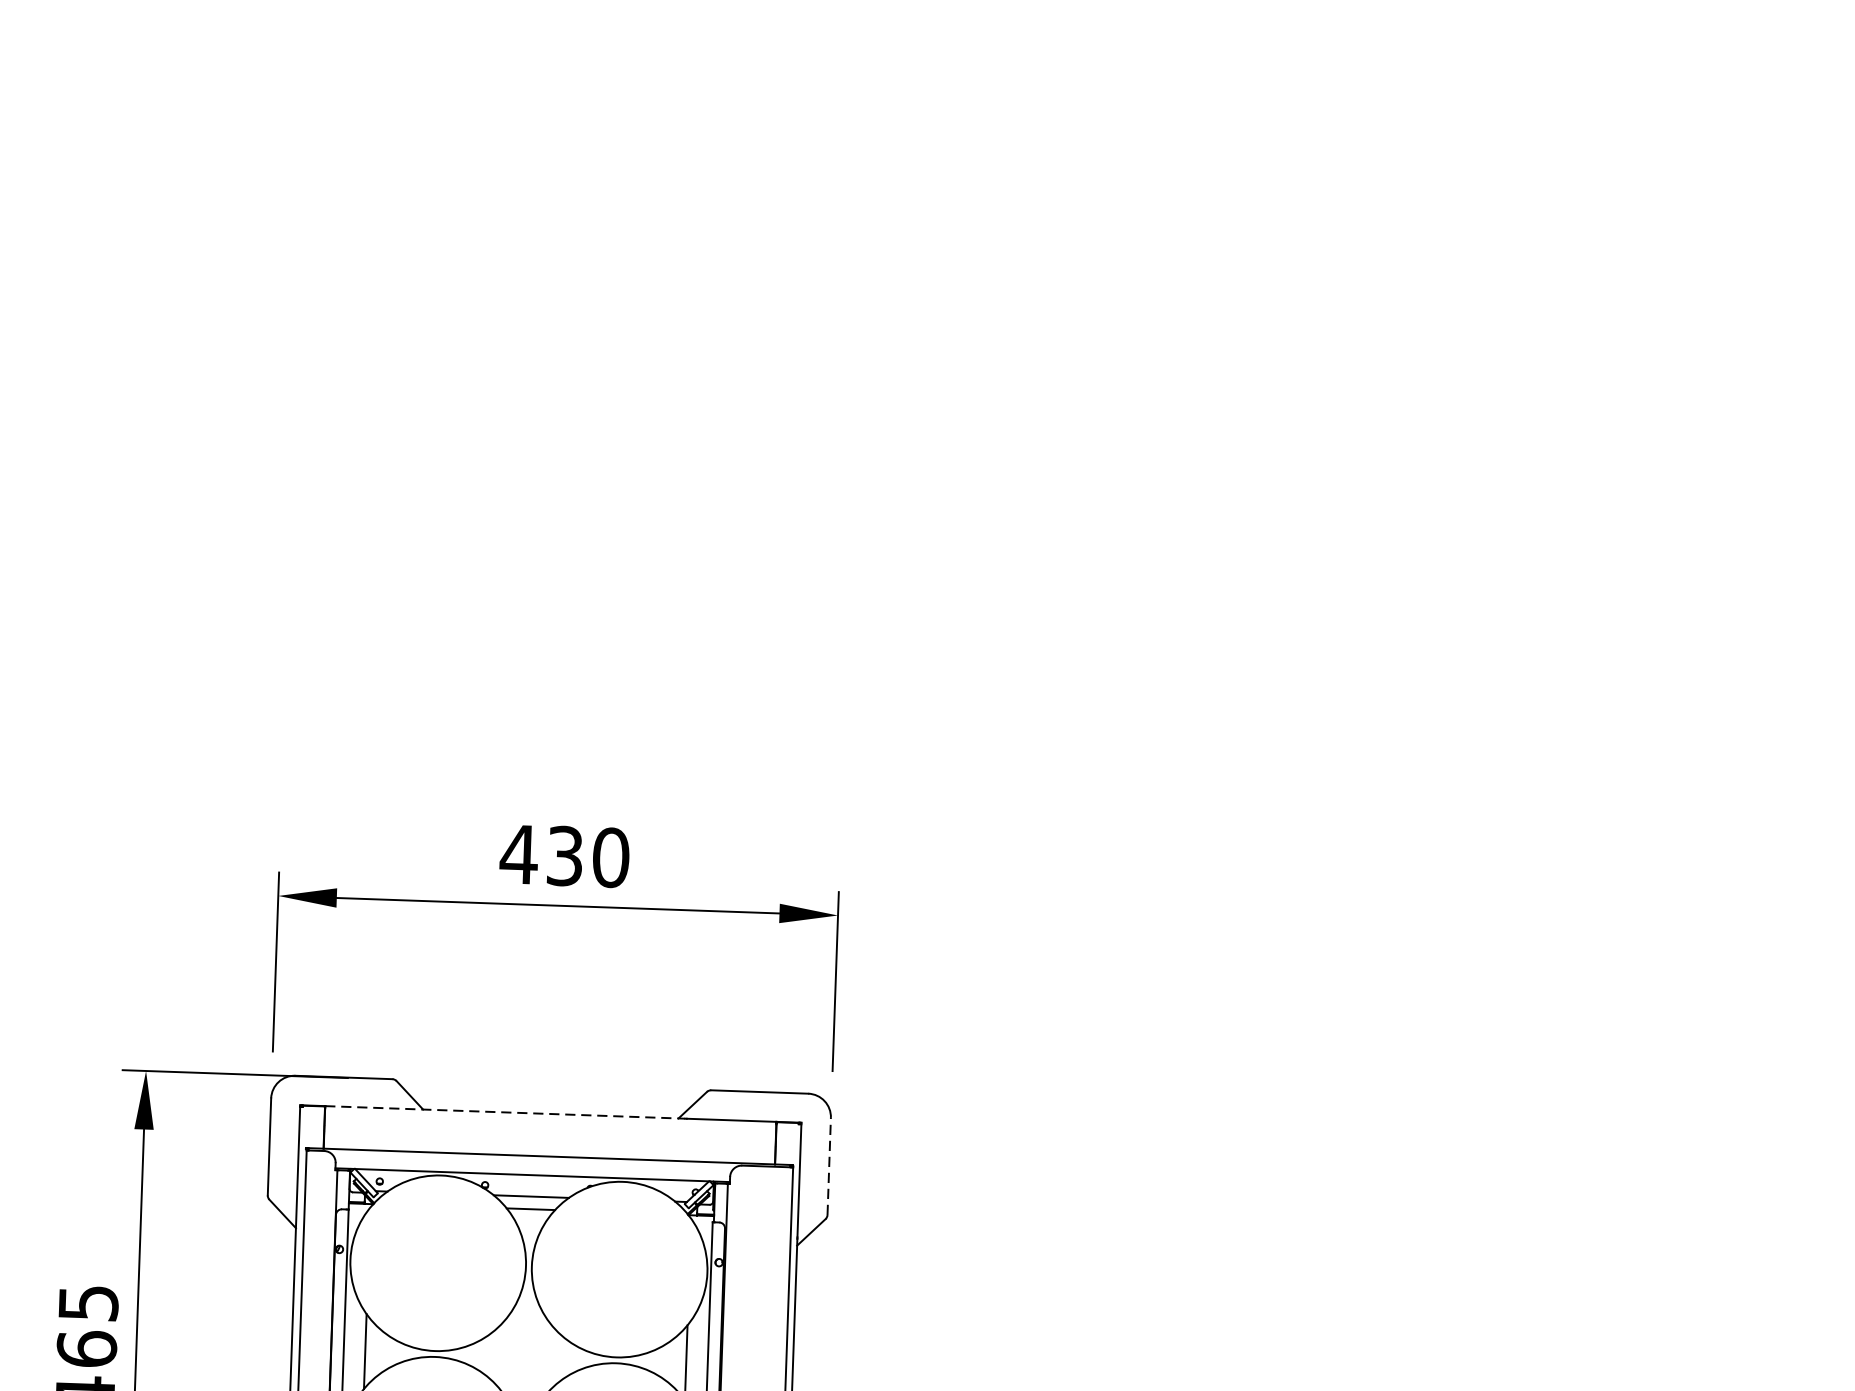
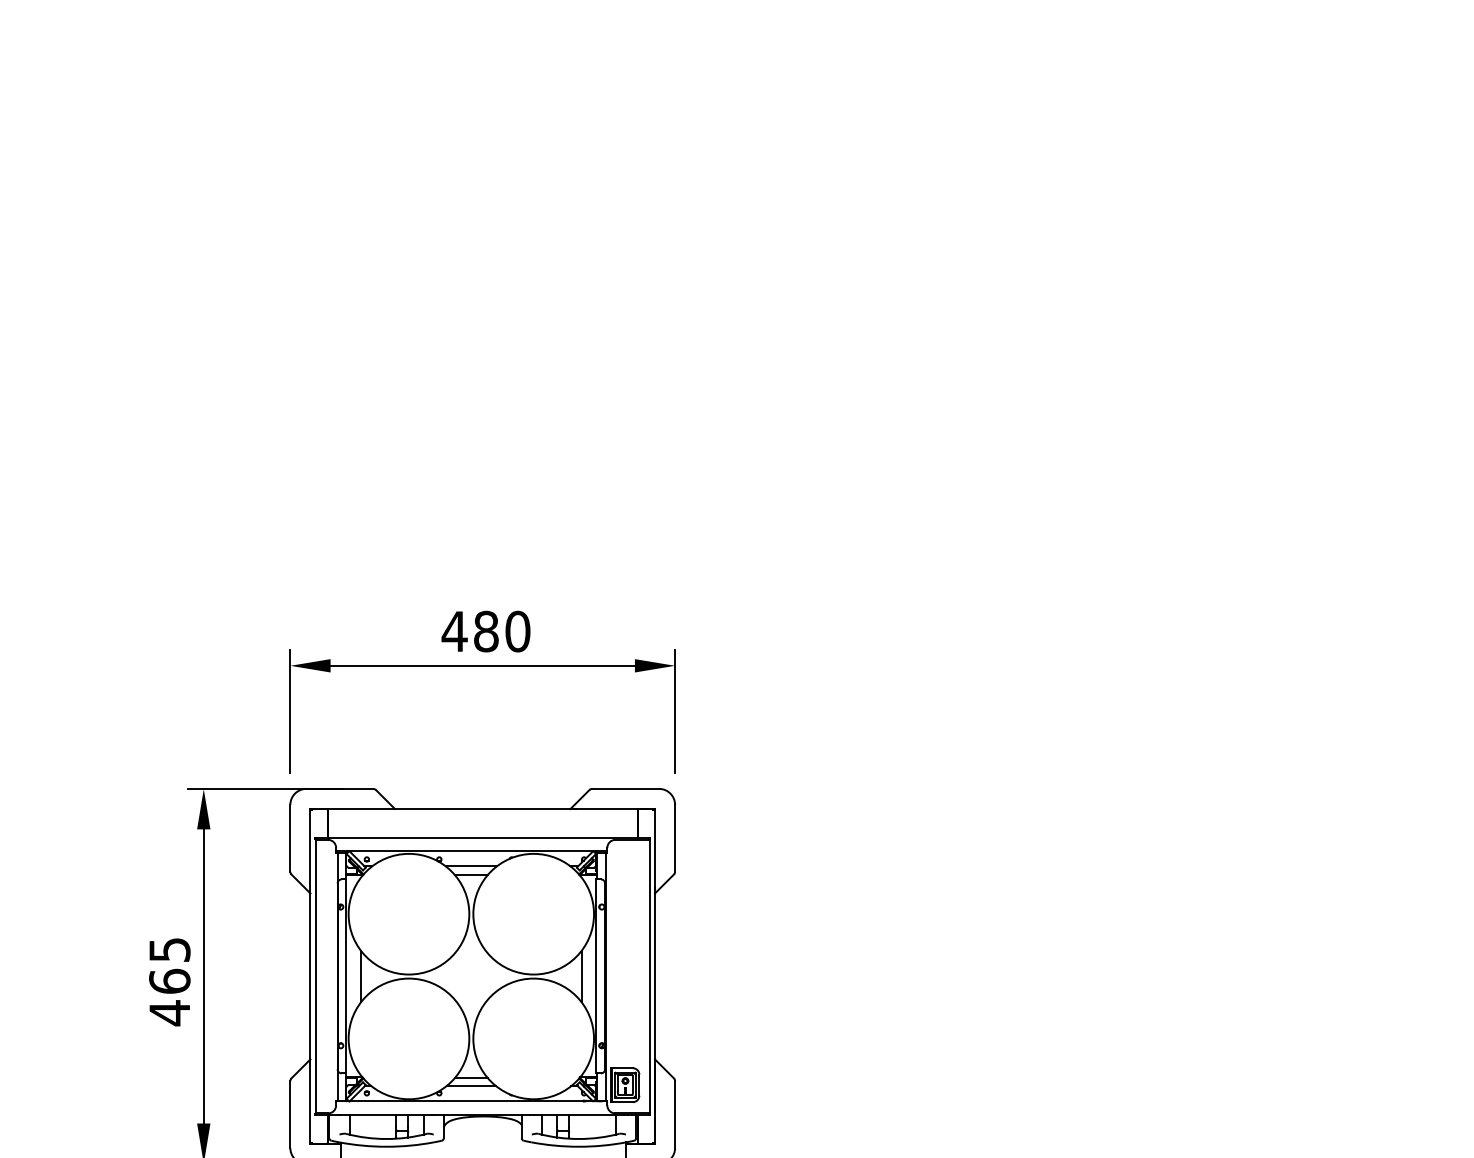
text: (565, 856) -> (486, 631), 430 -> 480
line: (505, 1113) -> (451, 809), dashed -> solid
line: (829, 1165) -> (675, 837), dashed -> solid

